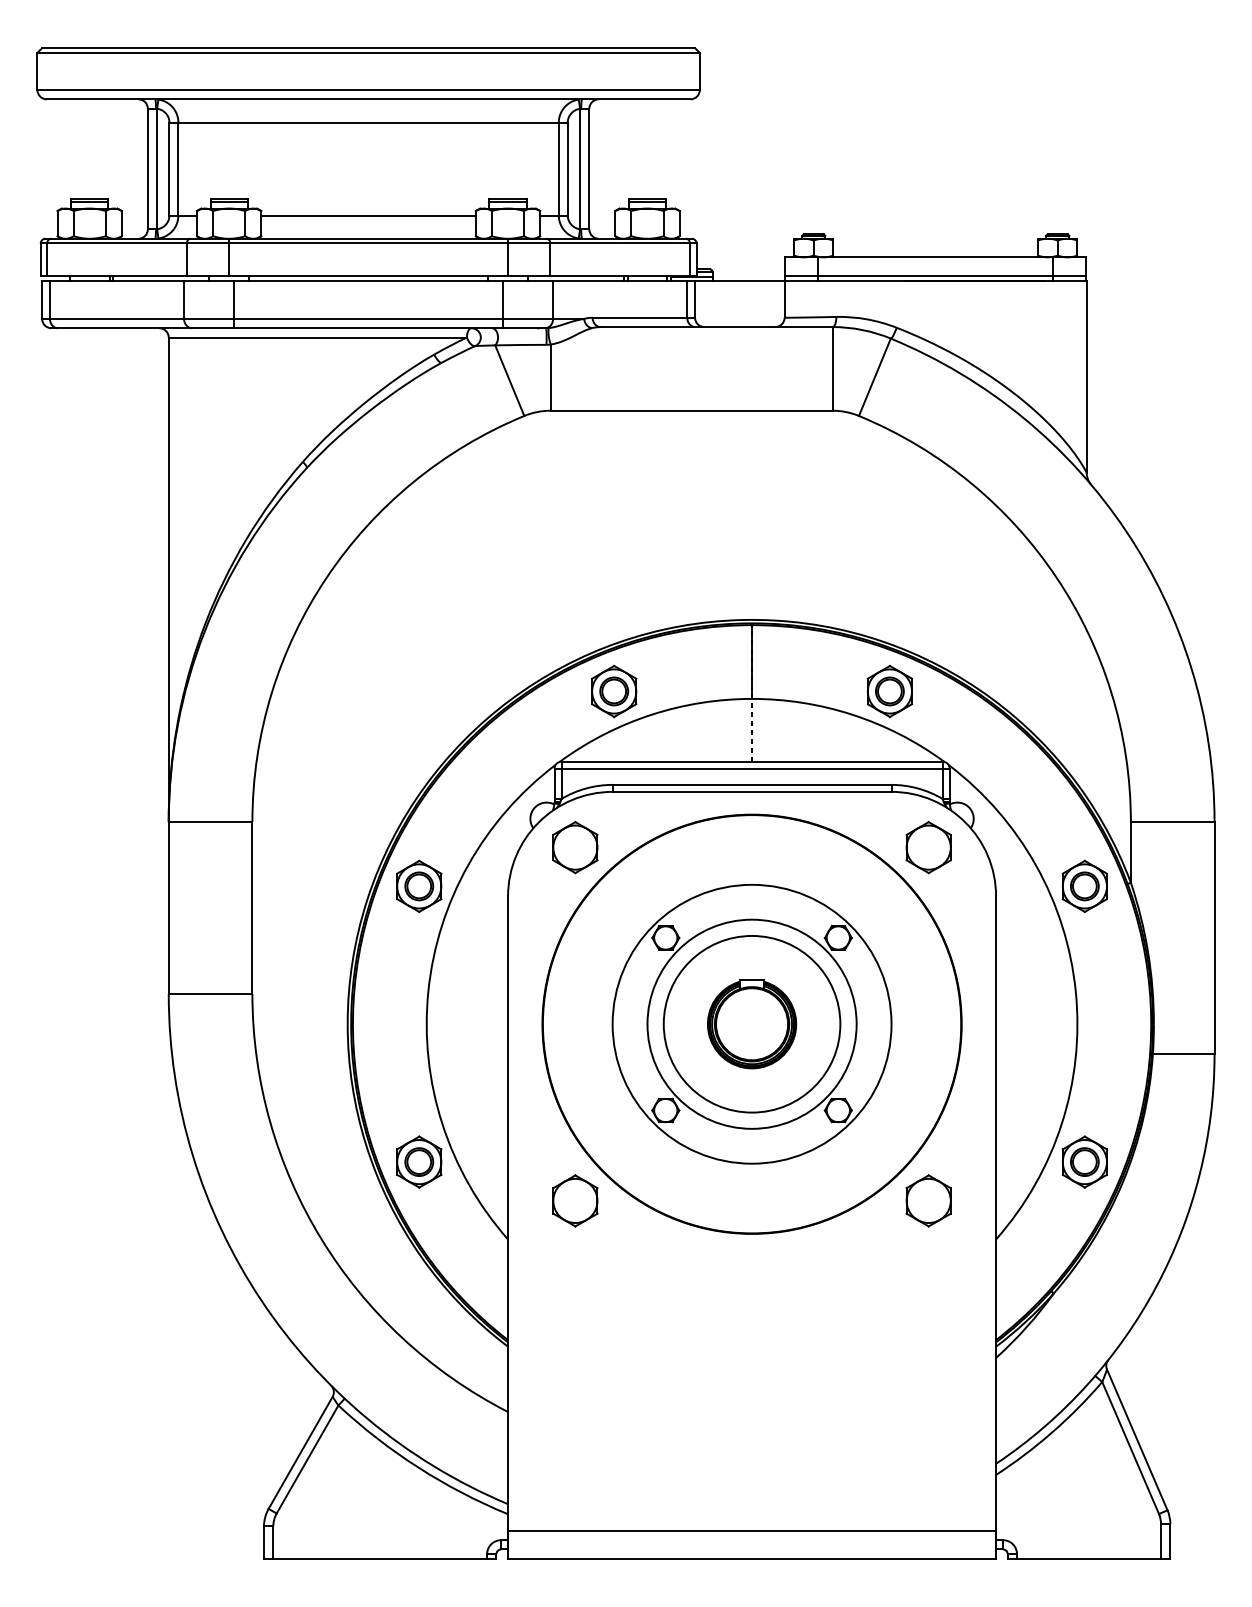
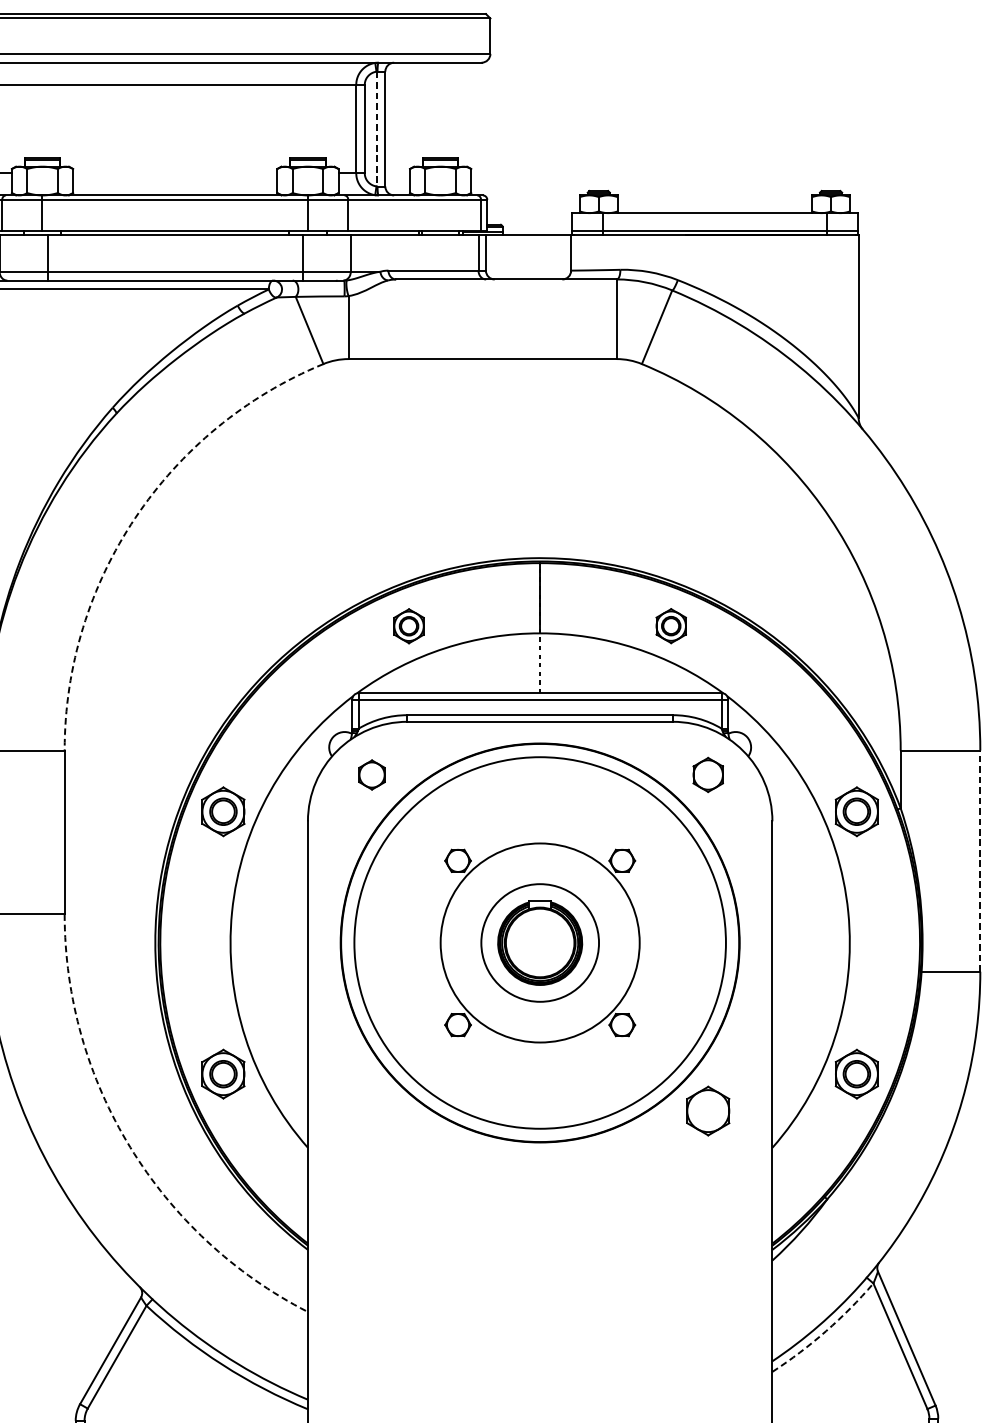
line: (580, 169) -> (376, 129), solid -> dashed
line: (368, 215) -> (175, 173), removed
arc: (326, 577) -> (135, 517), solid -> dashed
part: (889, 690) -> (670, 625), size x0.7
part: (614, 691) -> (409, 626), size x0.7
part: (575, 847) -> (372, 774), size x0.6
part: (928, 847) -> (708, 774), size x0.7
line: (1214, 937) -> (980, 860), solid -> dashed
circle: (751, 1023) -> (539, 942), size x0.7
circle: (751, 1023) -> (539, 942), size x1.4
part: (575, 1200) -> (372, 1110), removed
arc: (321, 1239) -> (130, 1147), solid -> dashed
arc: (1052, 1432) -> (826, 1331), solid -> dashed

